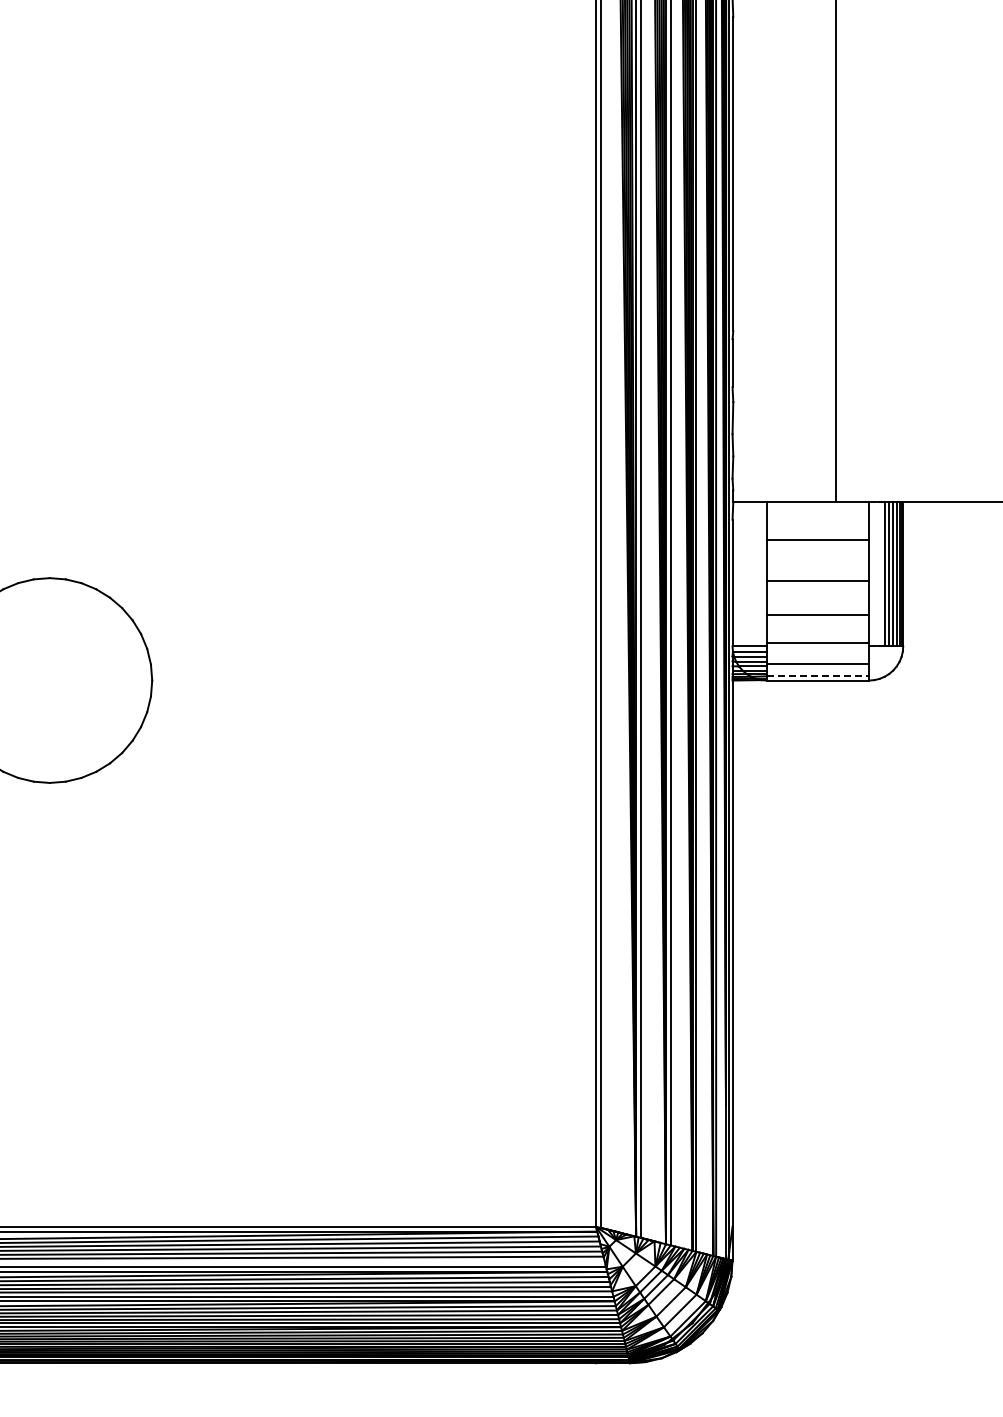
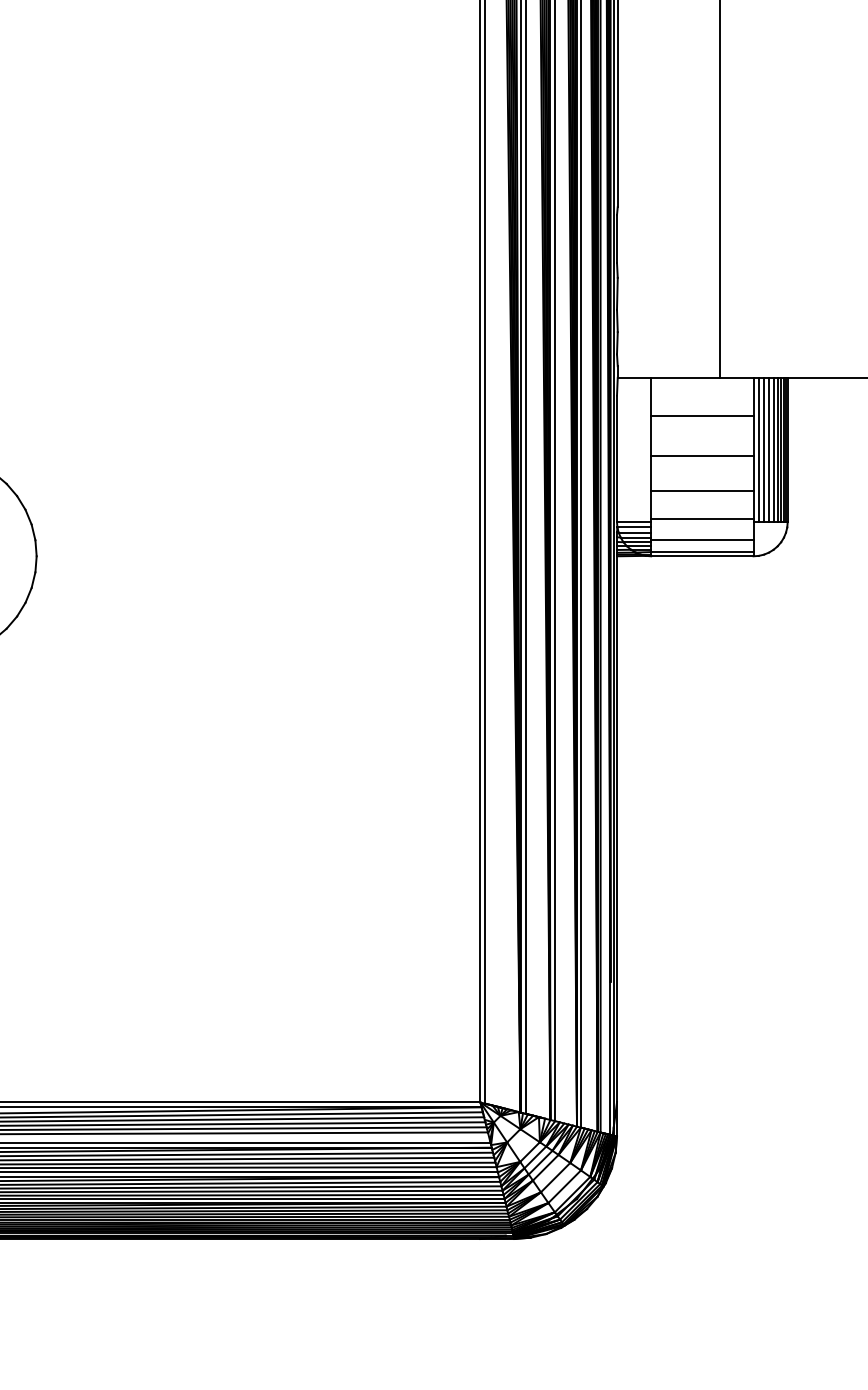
line: (874, 574) -> (758, 450), added
line: (879, 574) -> (763, 450), added
line: (818, 676) -> (702, 552), dashed -> solid

